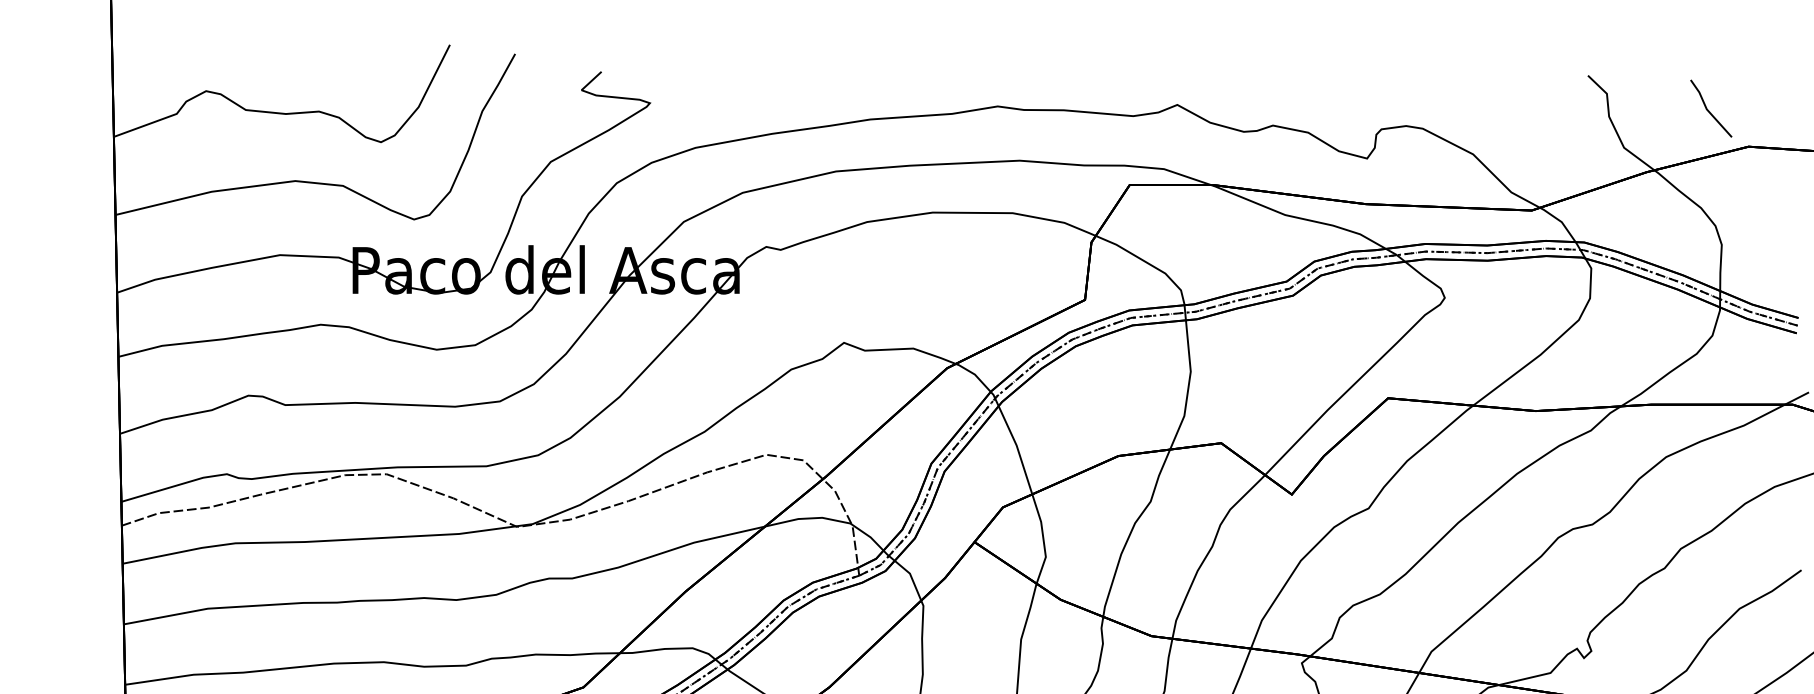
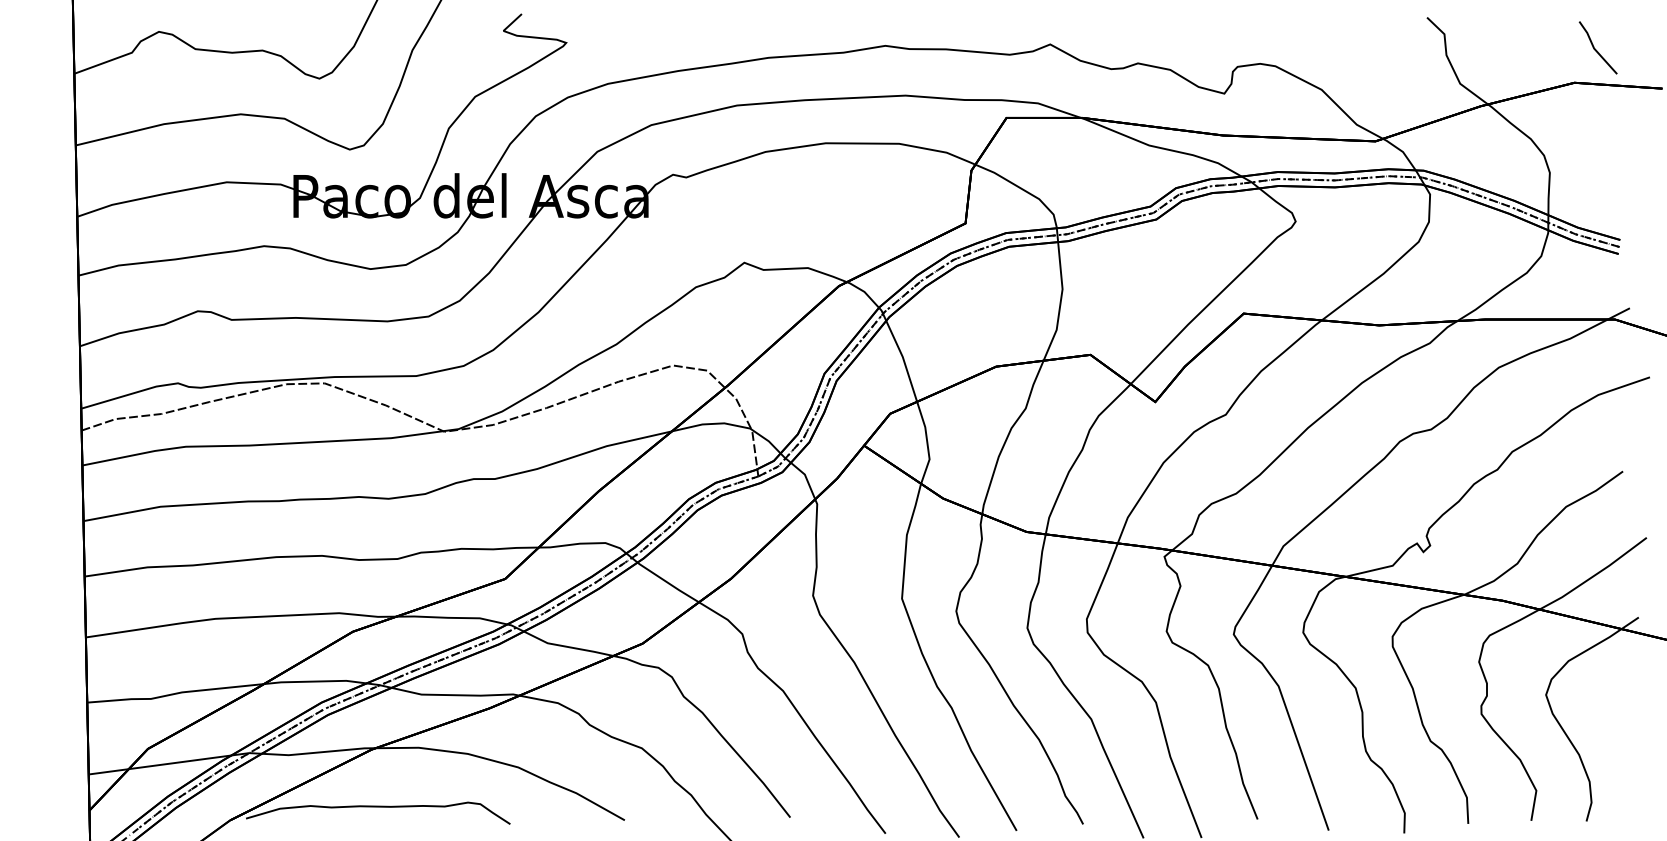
line: (1708, 109) -> (1595, 48), moved

